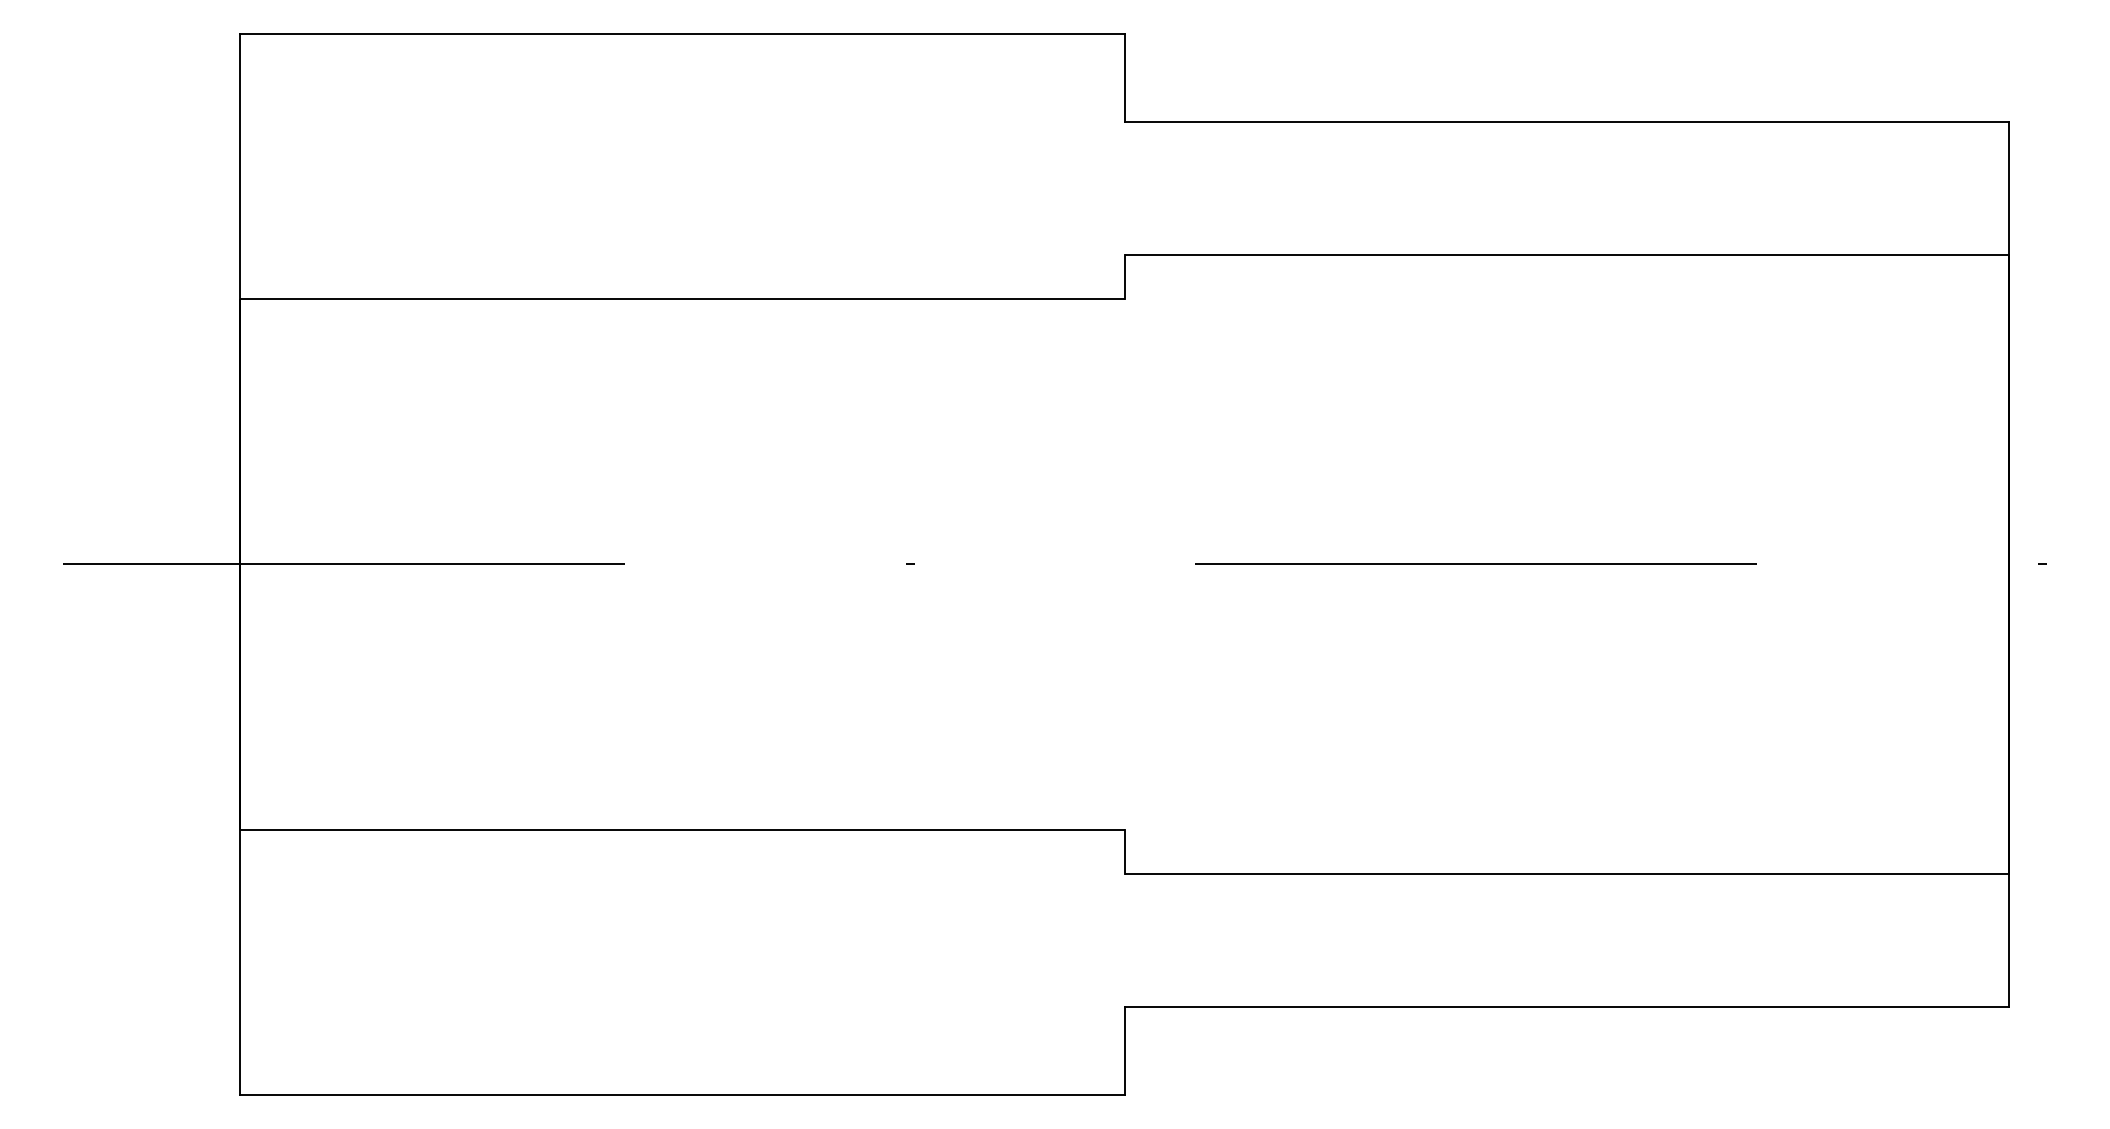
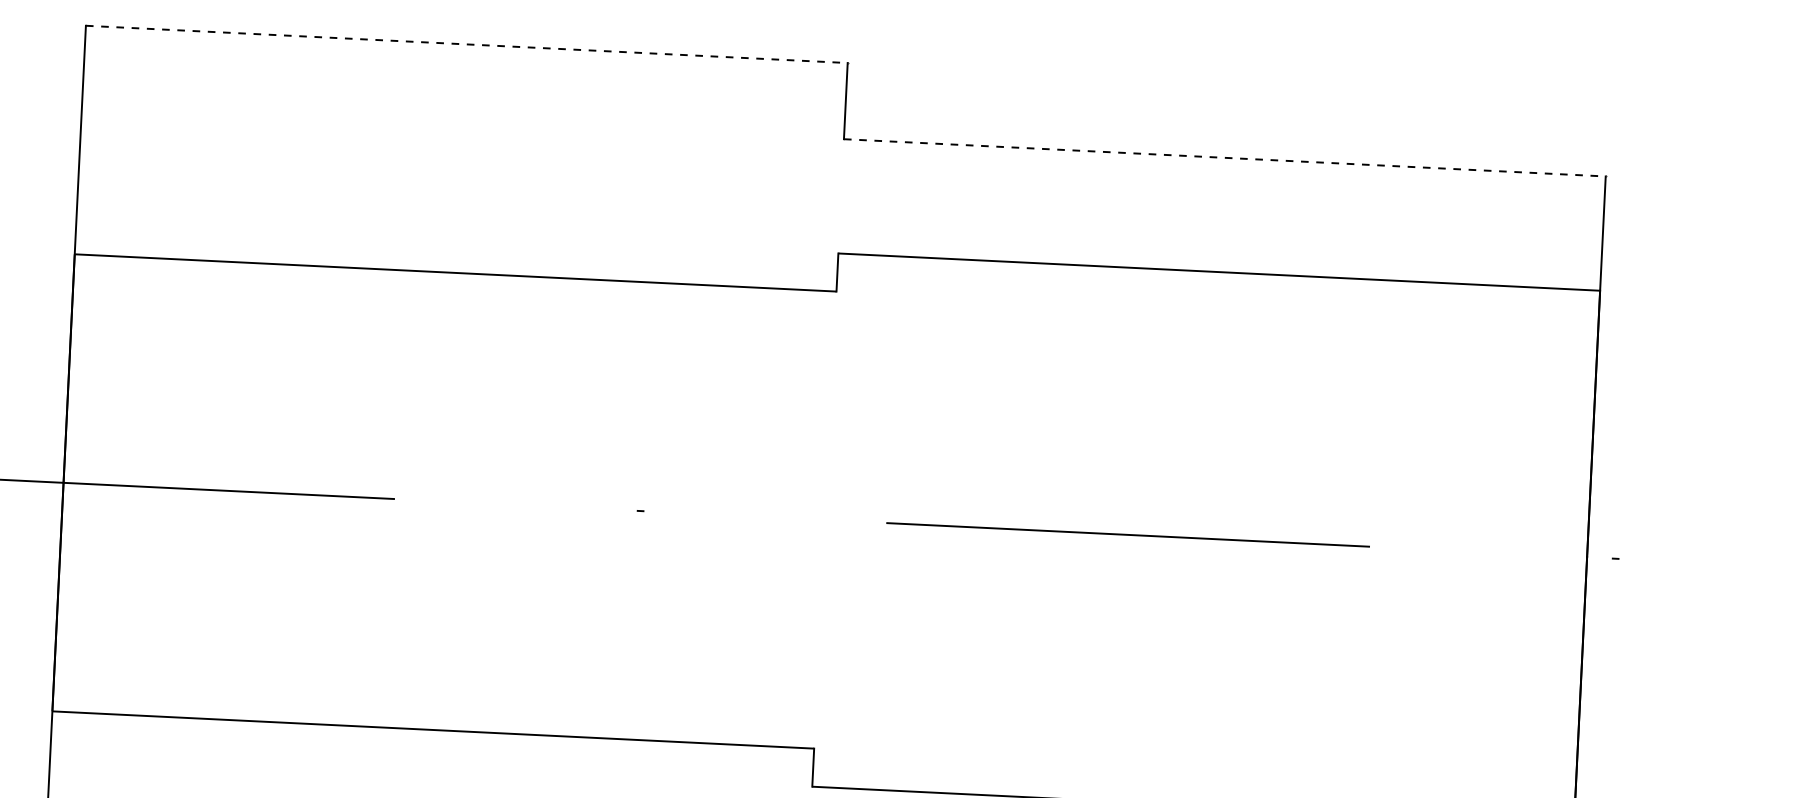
line: (682, 33) -> (466, 44), solid -> dashed
line: (1567, 122) -> (1225, 158), solid -> dashed

